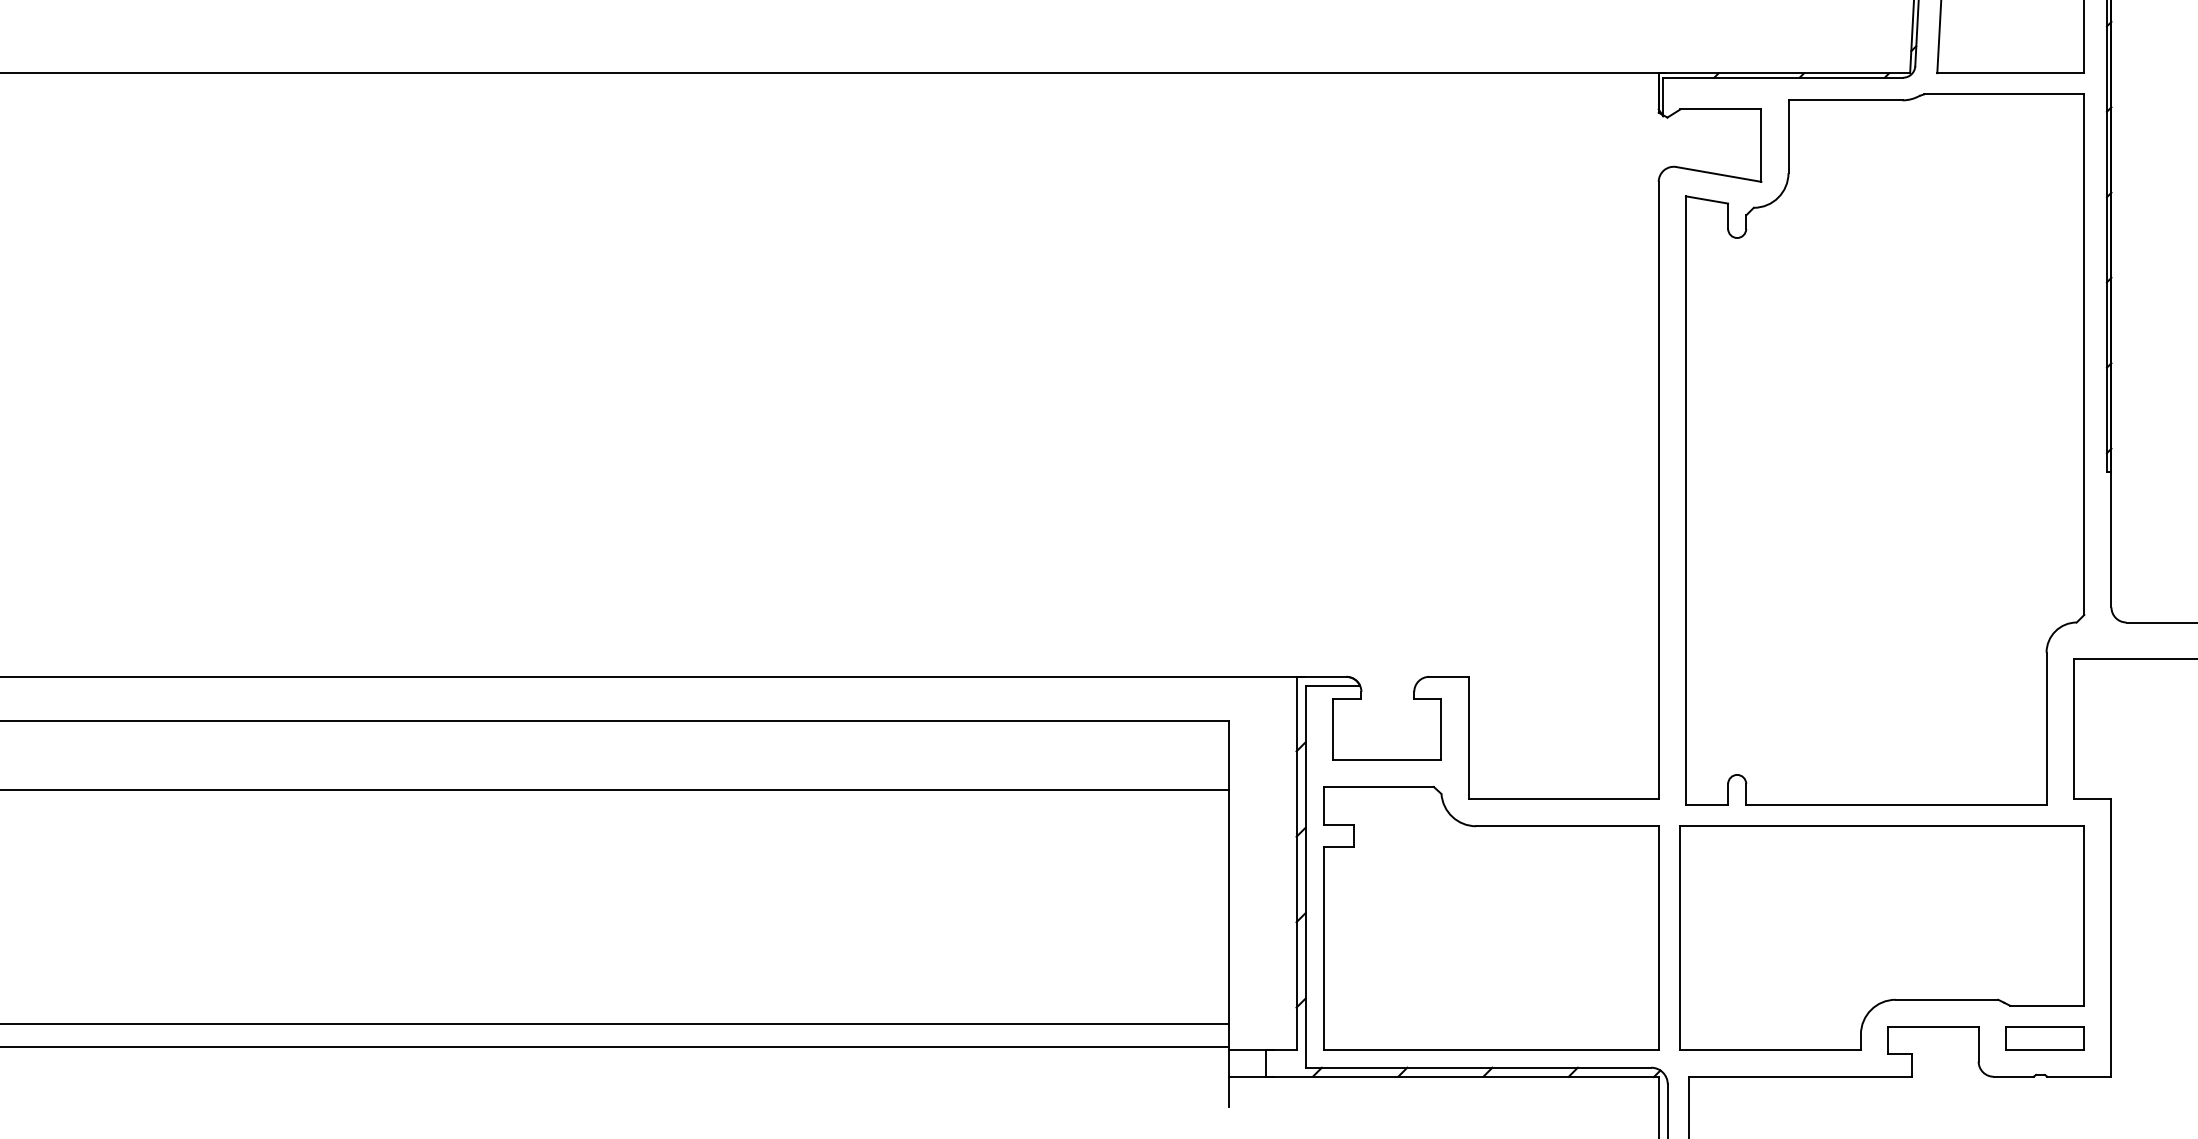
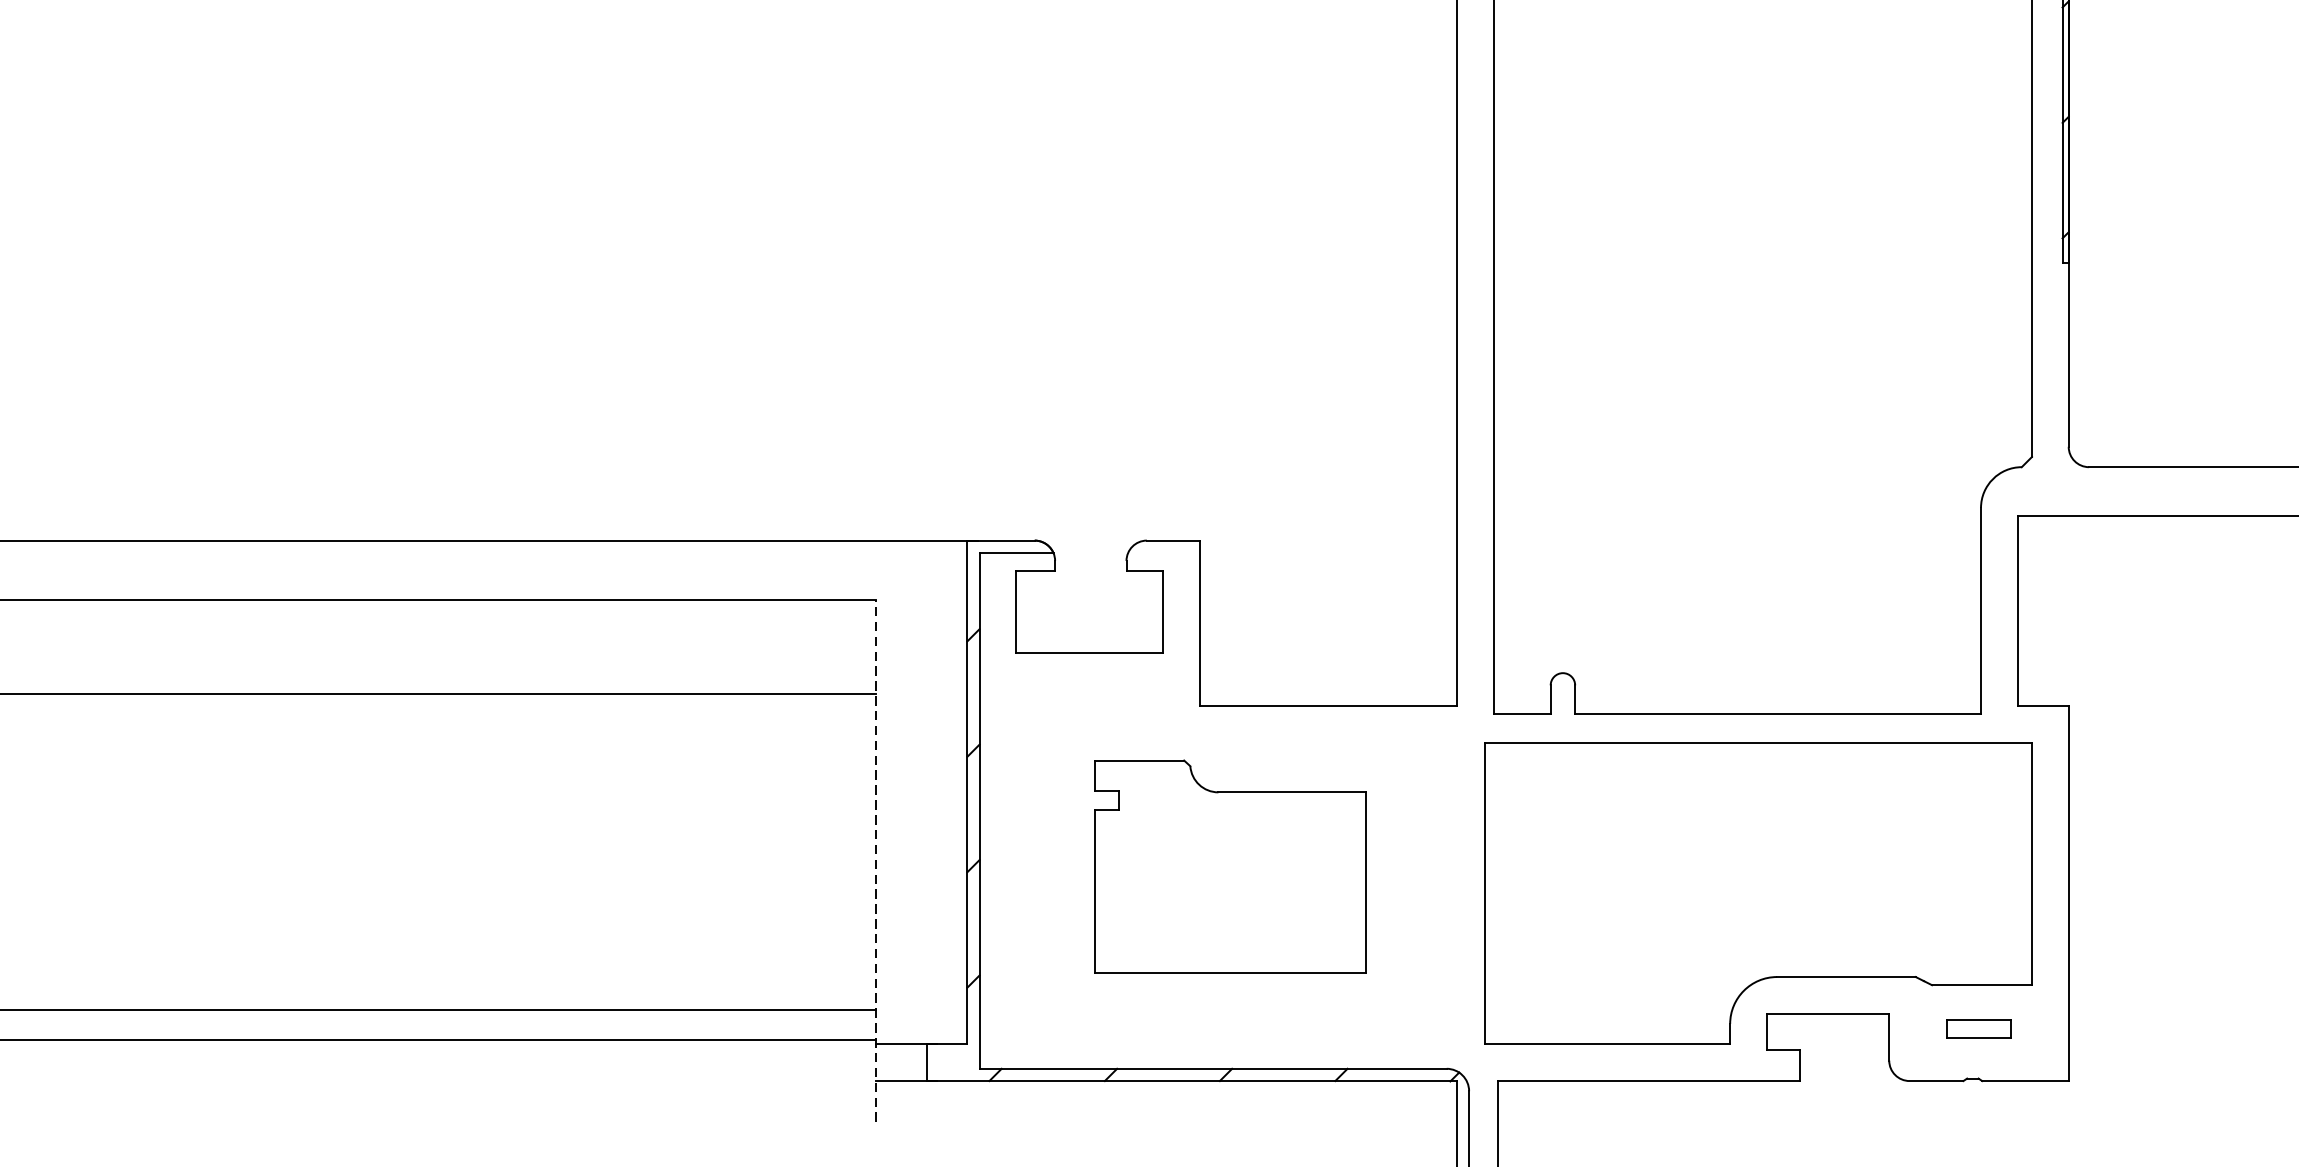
line: (1228, 913) -> (875, 860), solid -> dashed
part: (1491, 918) -> (1230, 867), size x0.6
part: (2044, 1038) -> (1978, 1029), size x0.6

